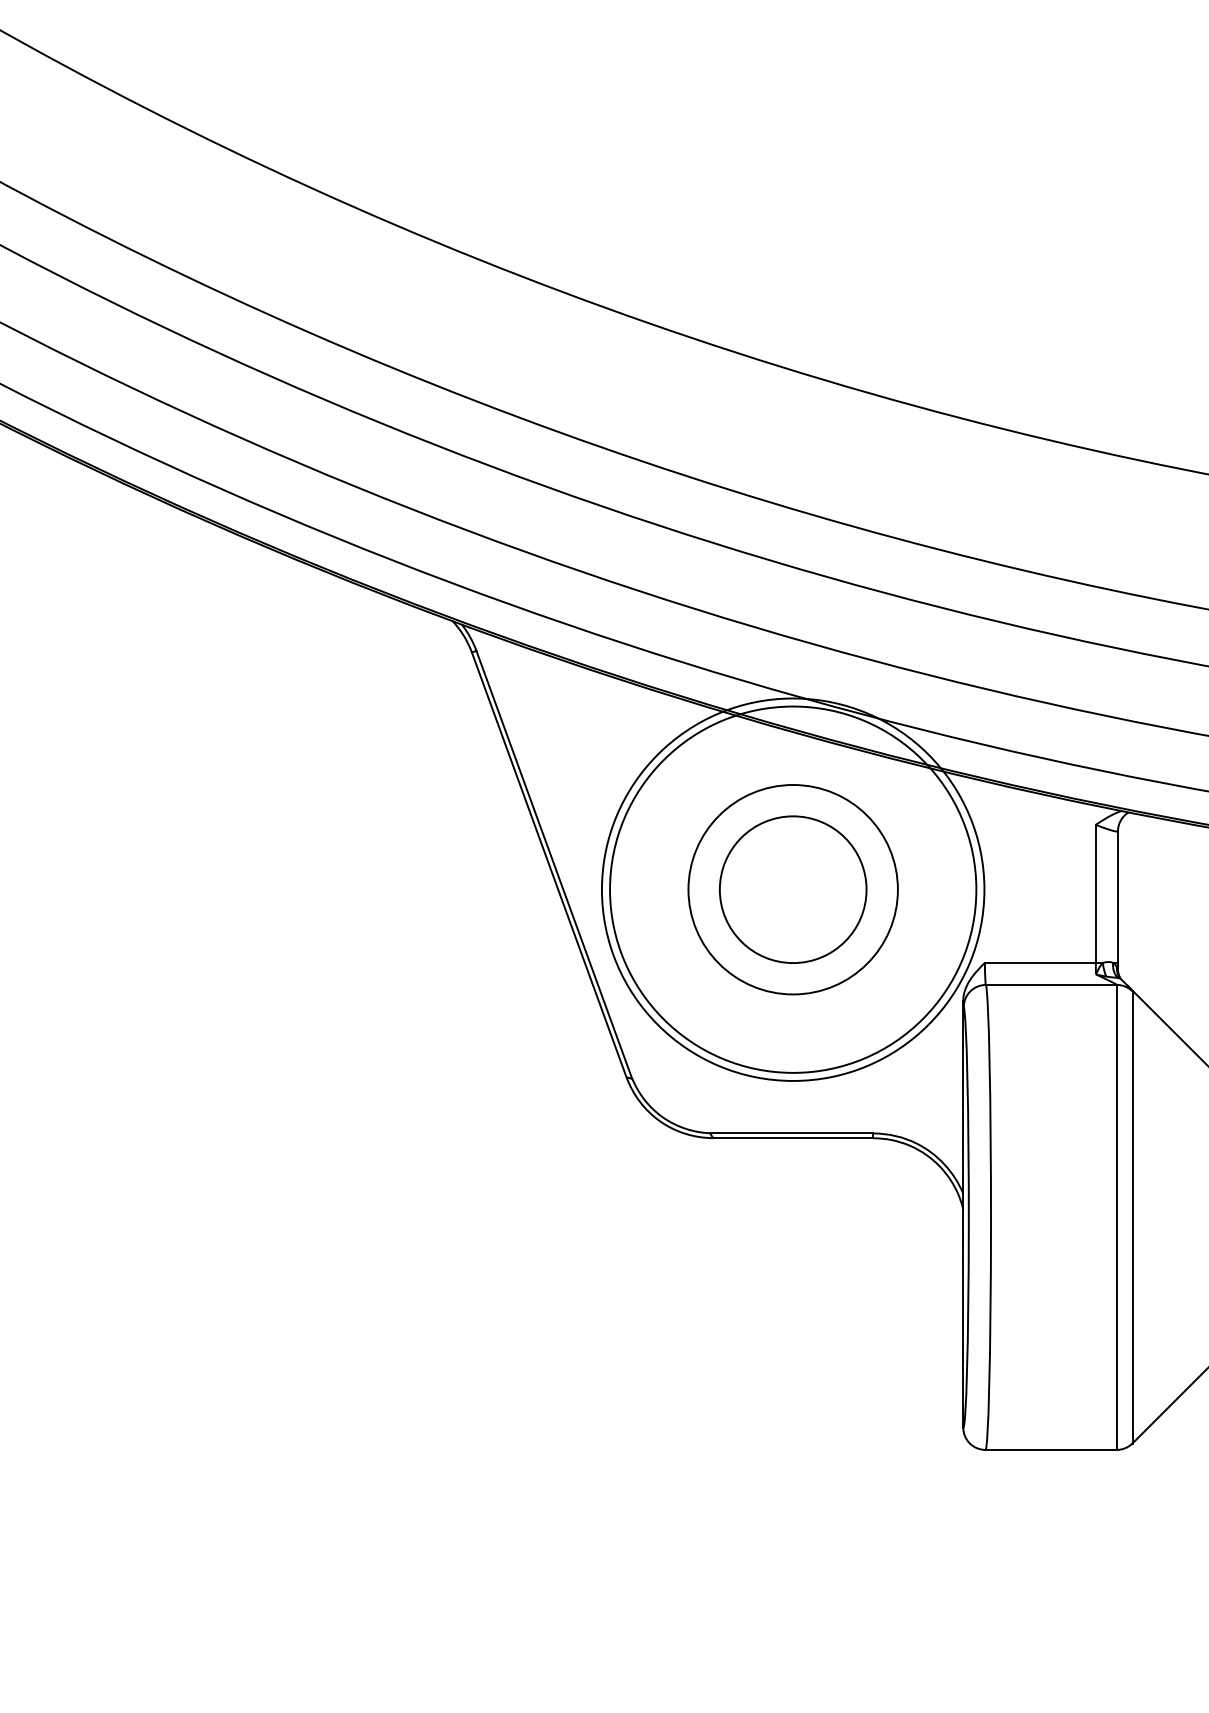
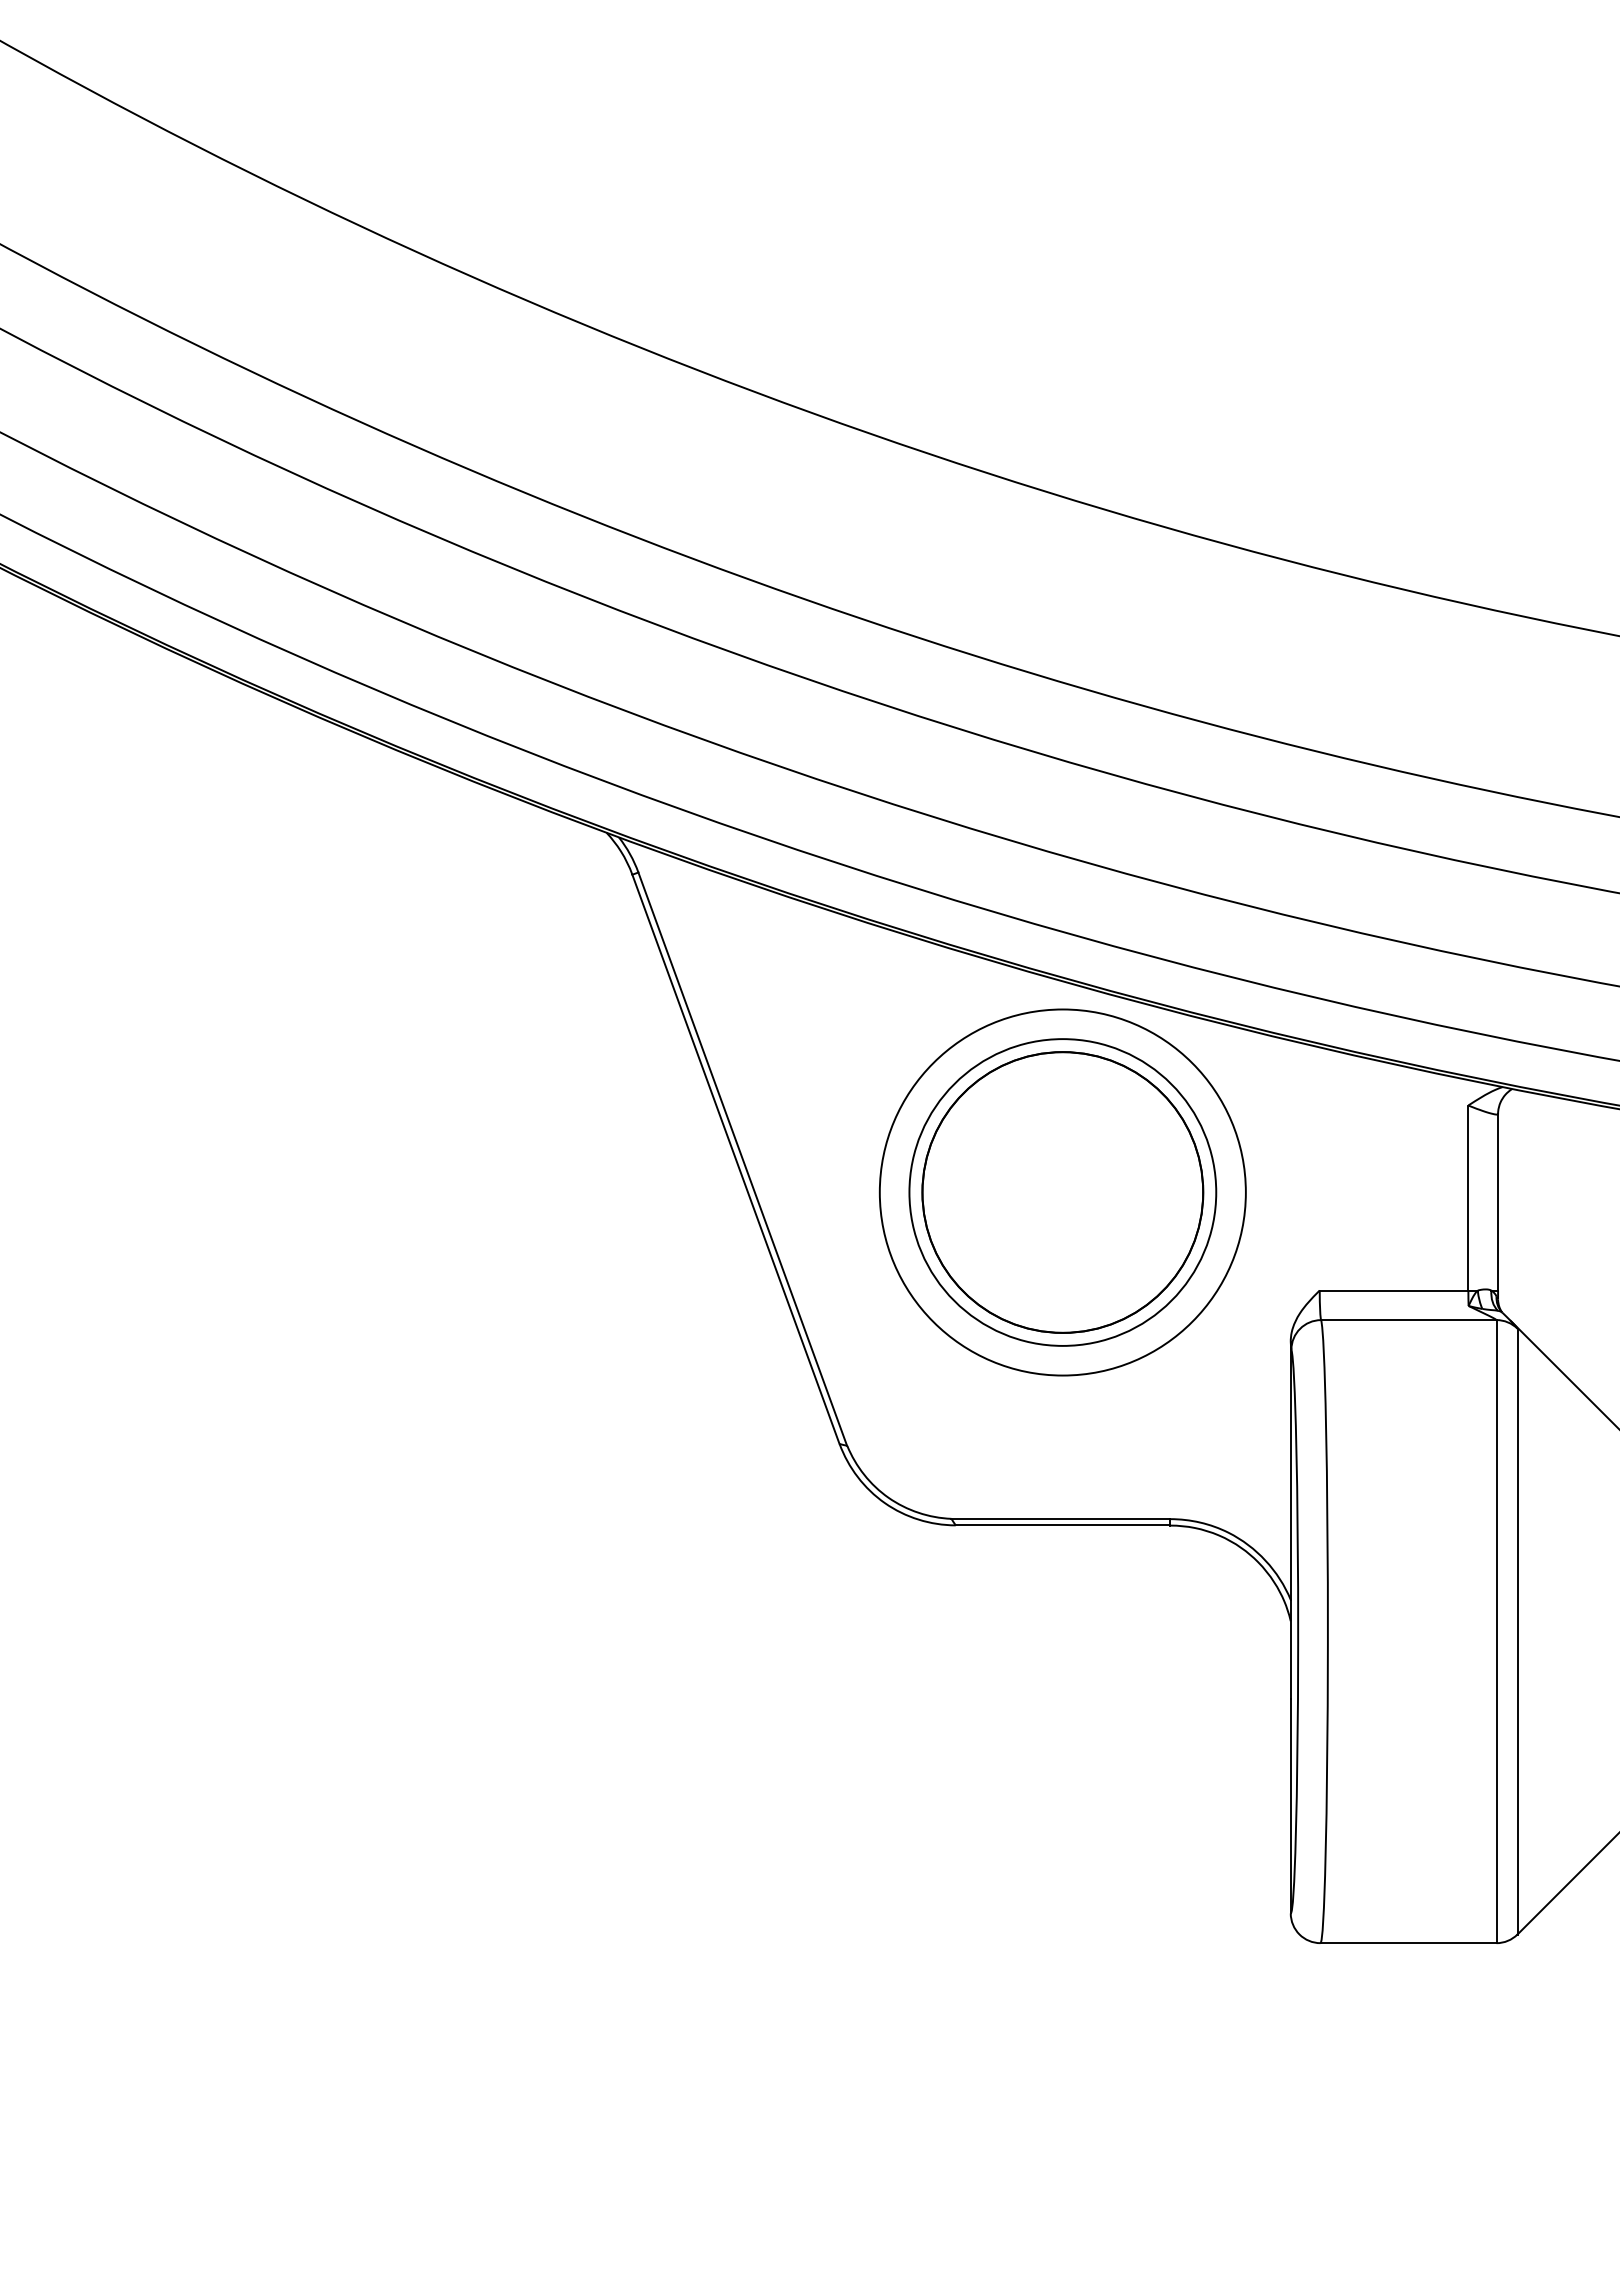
circle: (792, 889) -> (1062, 1192), size x0.62
circle: (792, 889) -> (1062, 1192), size x0.71
circle: (792, 889) -> (1062, 1192), size x1.43

